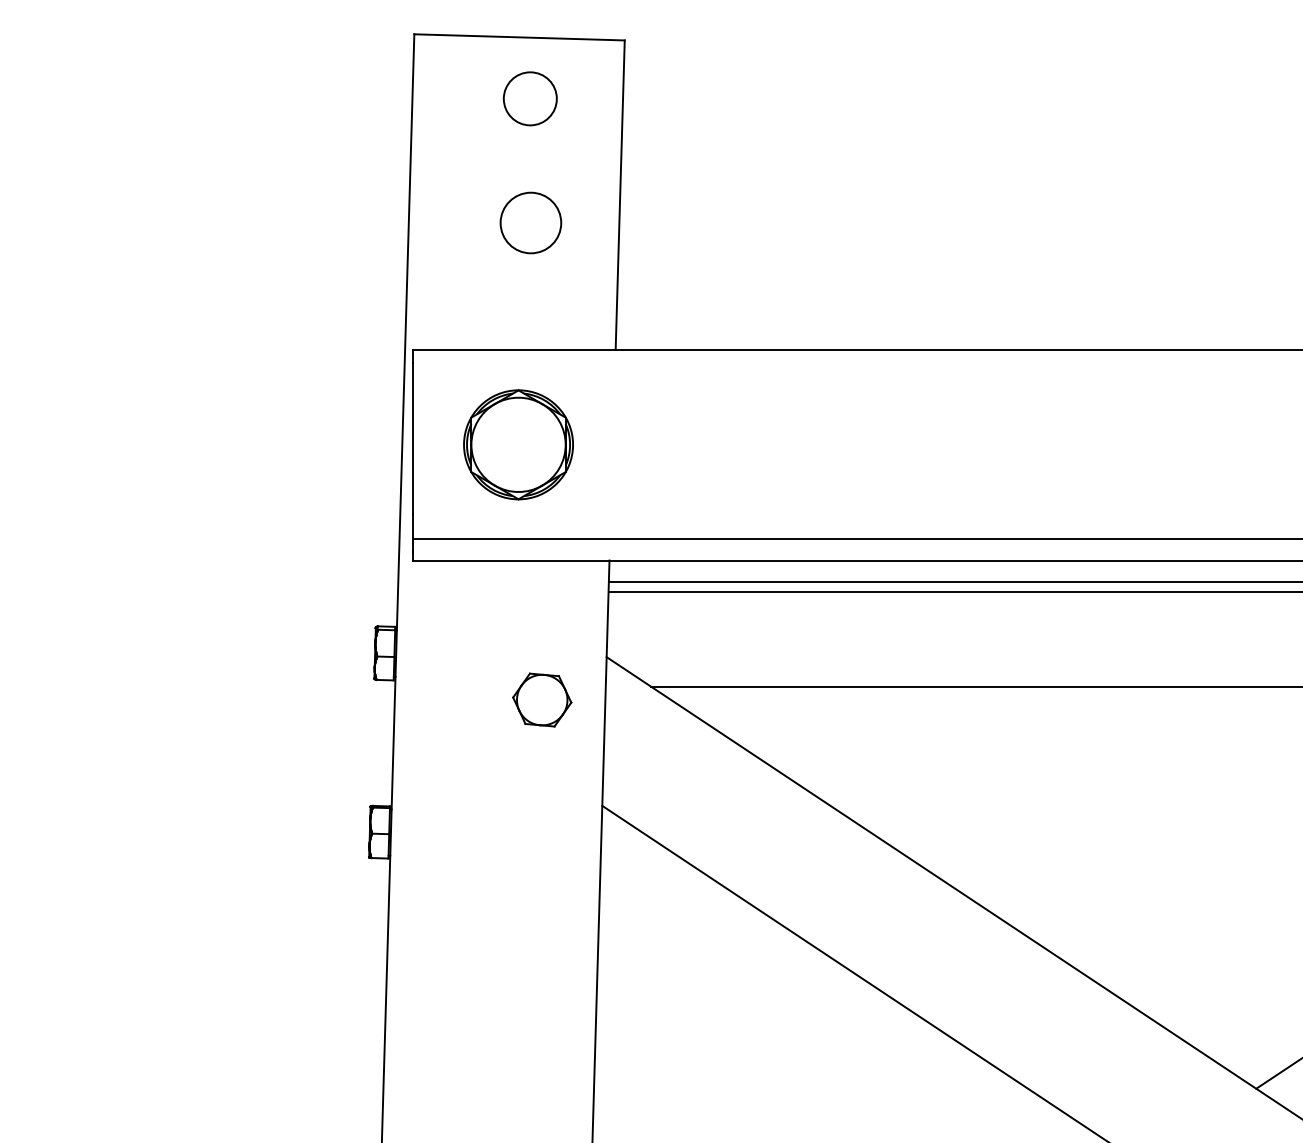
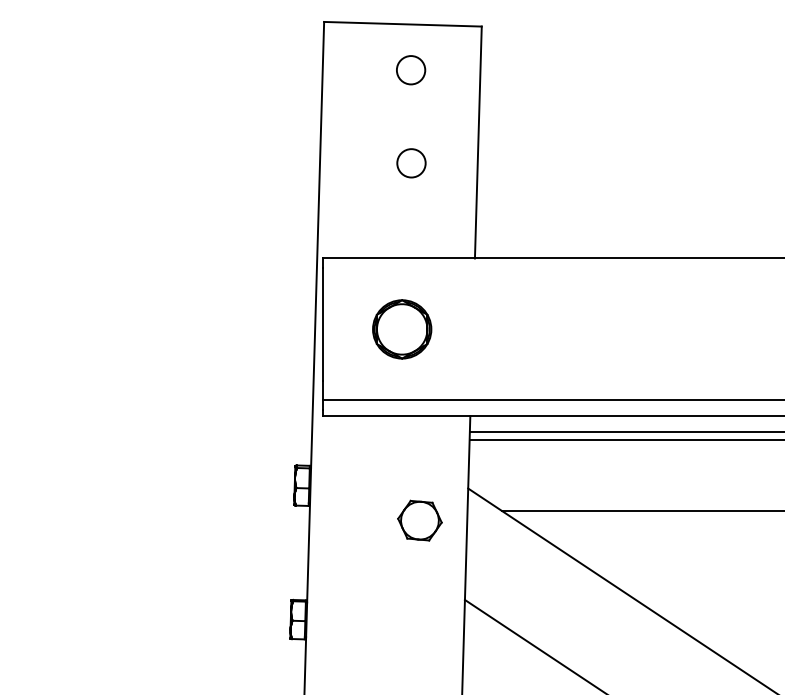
circle: (530, 98) -> (411, 70), size x0.71
circle: (530, 222) -> (411, 162), size x0.62
part: (518, 444) -> (402, 329), size x0.71

